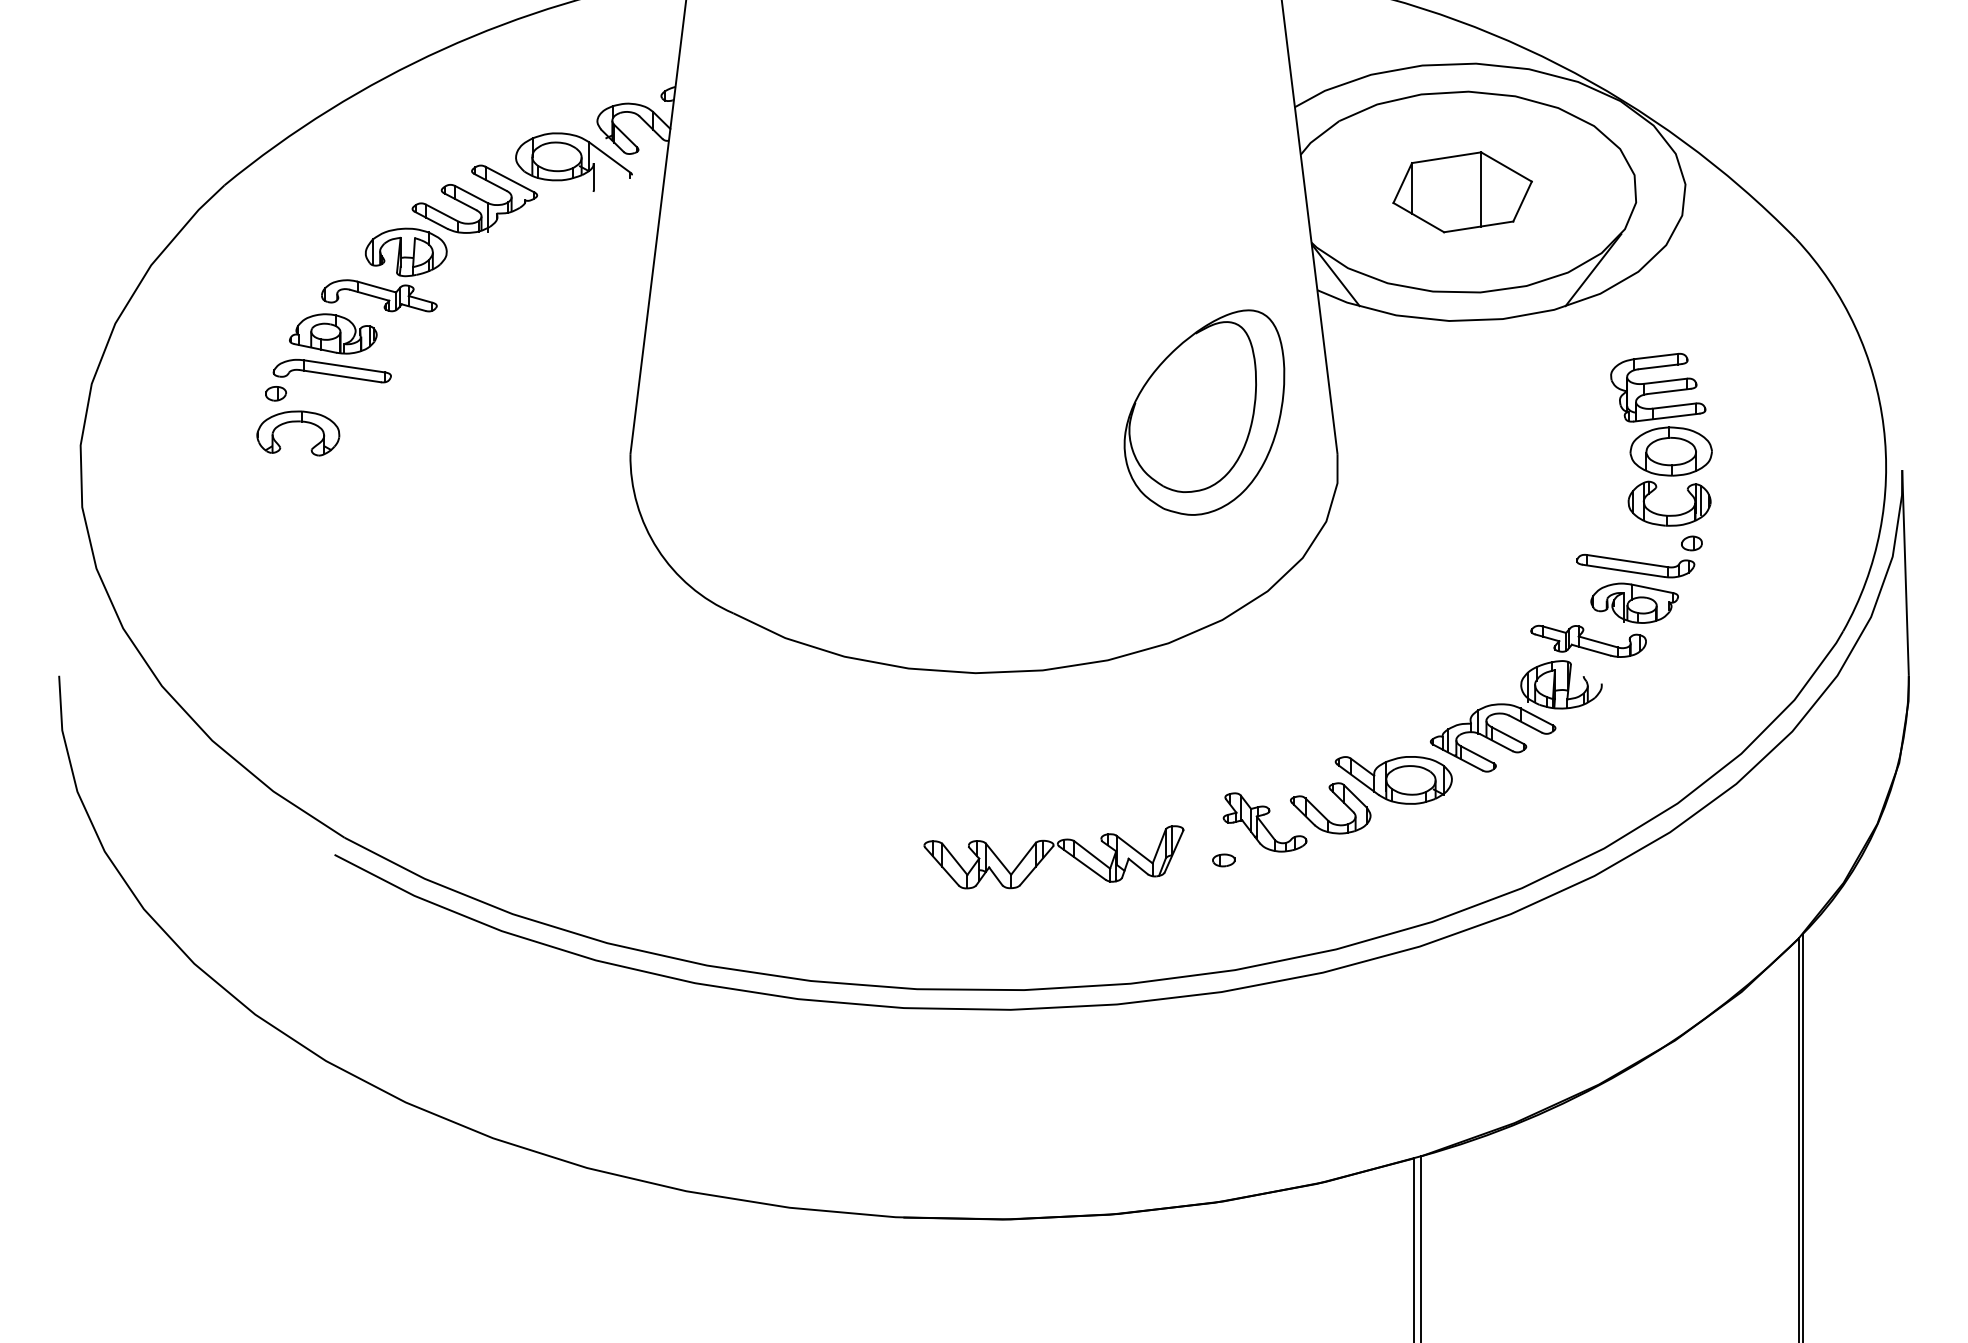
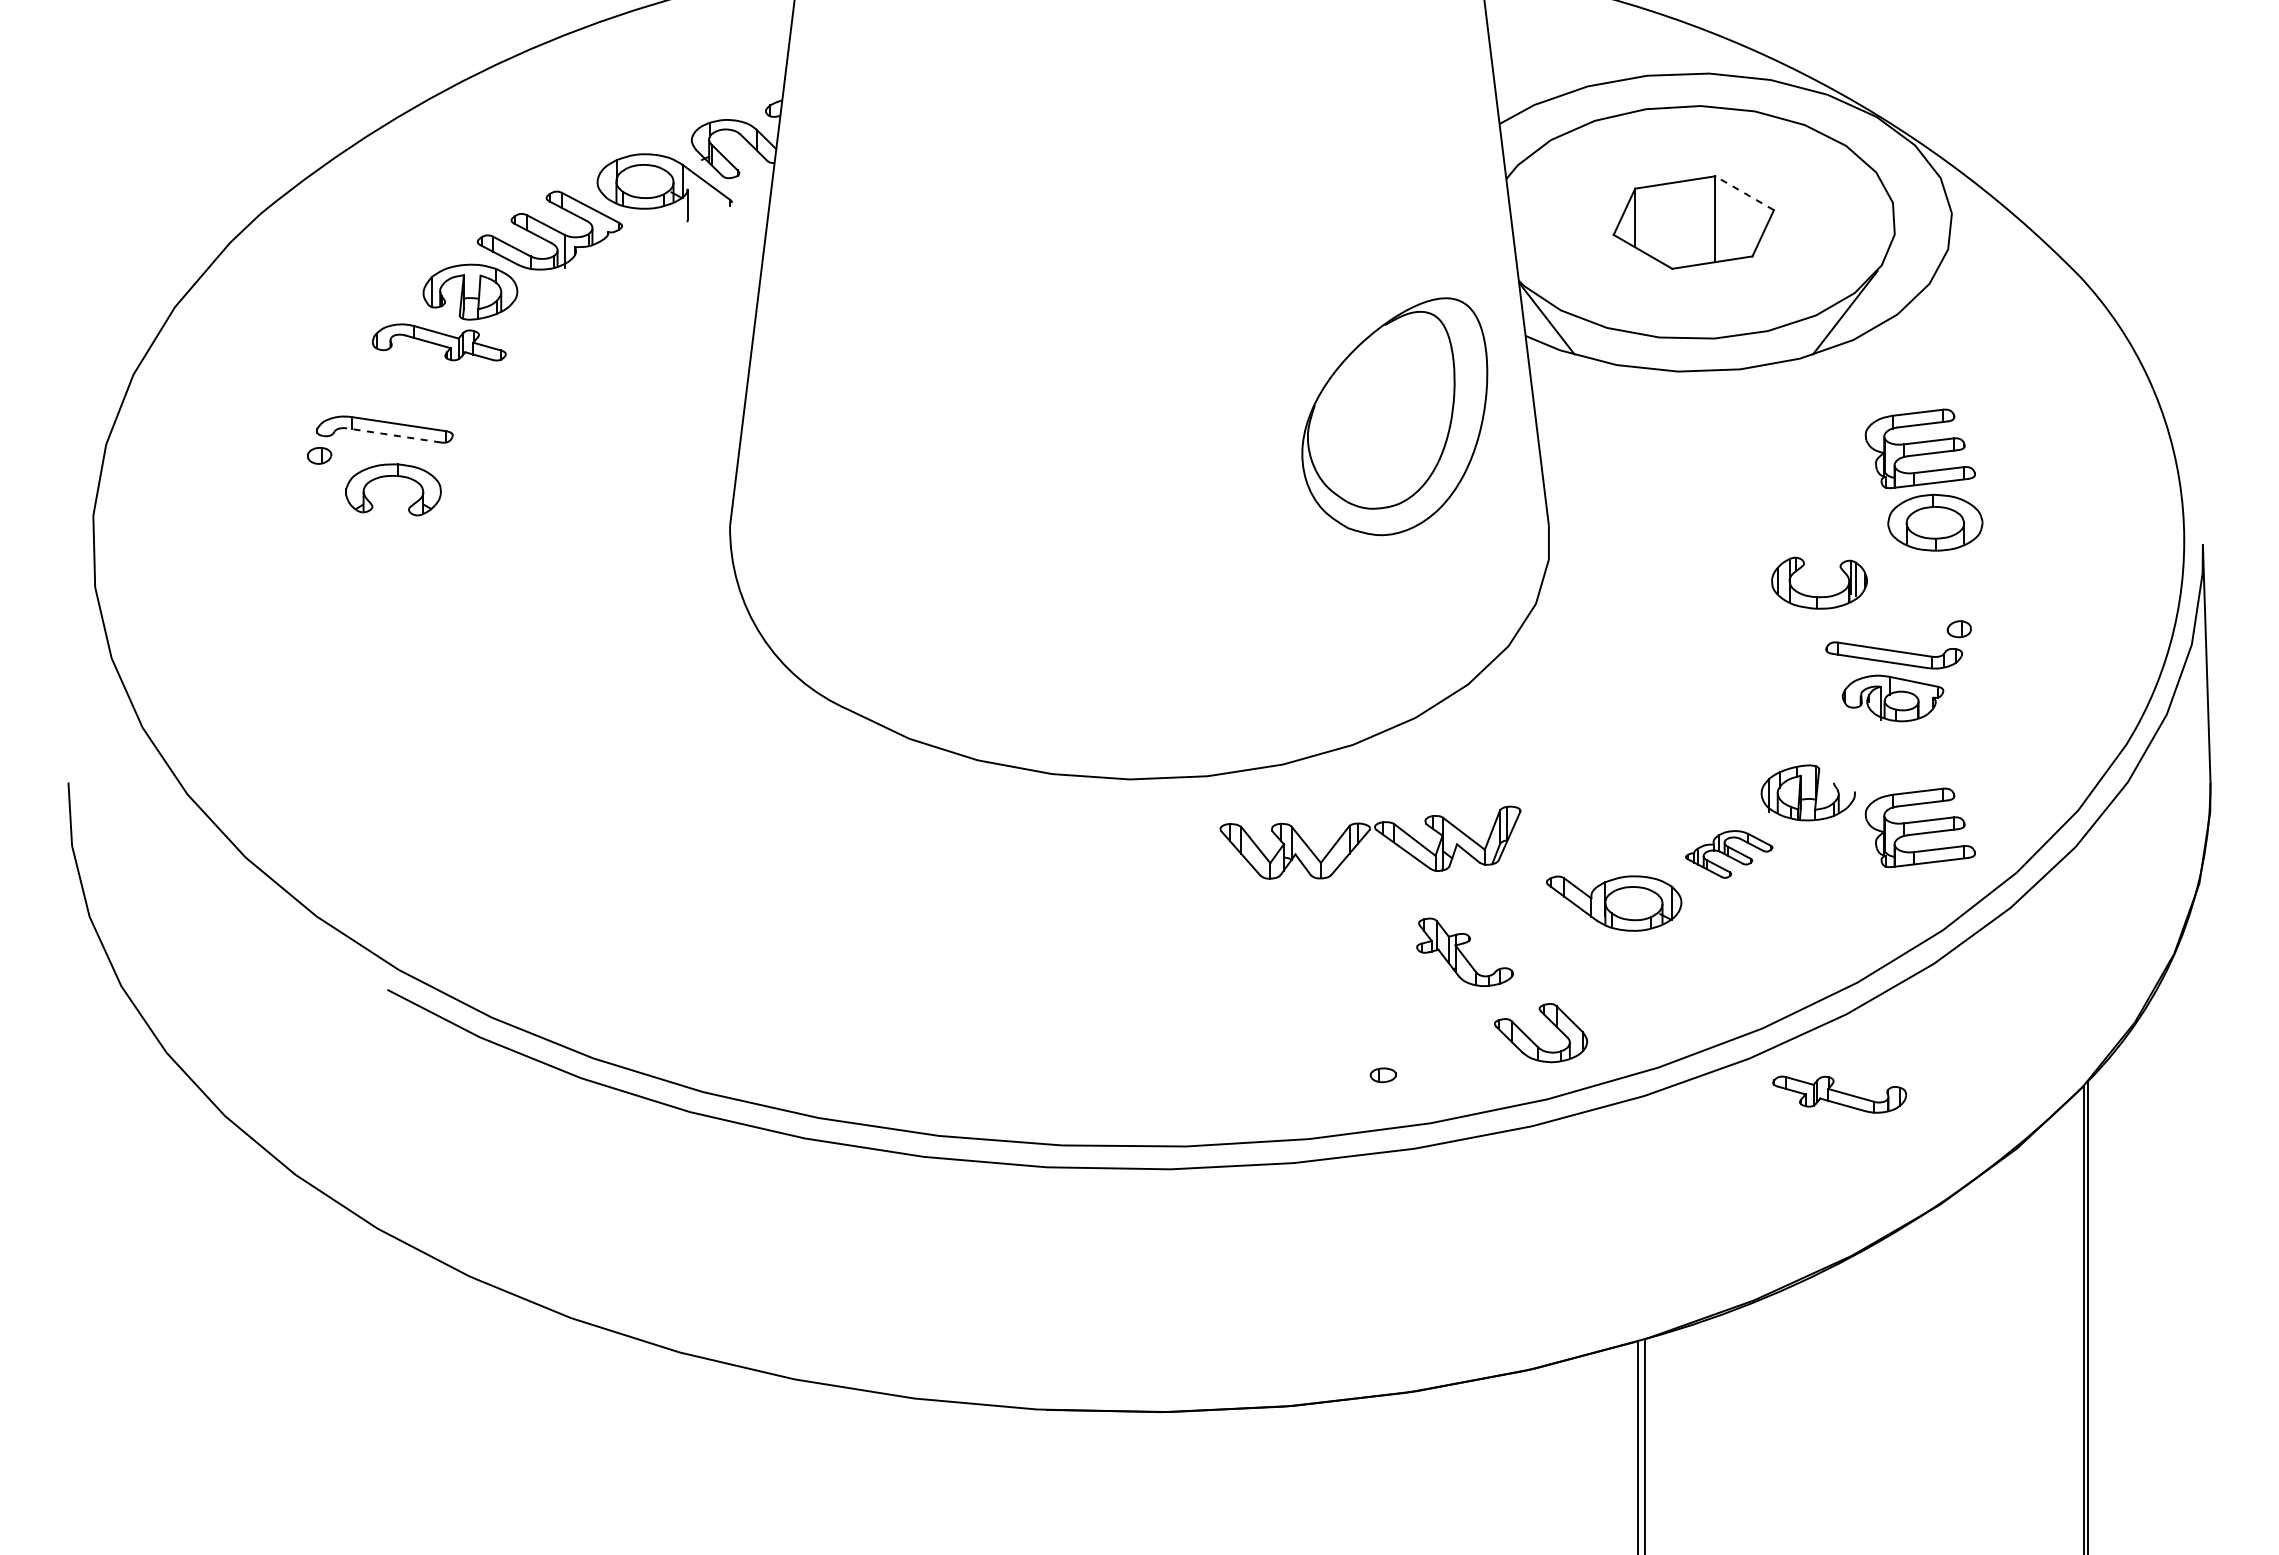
line: (1506, 167) -> (1744, 193), solid -> dashed
part: (332, 333) -> (385, 386), removed
line: (339, 376) -> (393, 435), solid -> dashed
part: (1204, 412) -> (1394, 416), moved
part: (298, 421) -> (393, 476), moved
part: (1669, 515) -> (1819, 596), moved
part: (1588, 641) -> (1839, 1094), moved
part: (1657, 714) -> (1919, 827), added
part: (1493, 737) -> (1729, 854), size x0.6
part: (1324, 815) -> (1533, 1041), moved
part: (1049, 851) -> (1365, 836), moved
part: (1223, 860) -> (1382, 1075), moved

